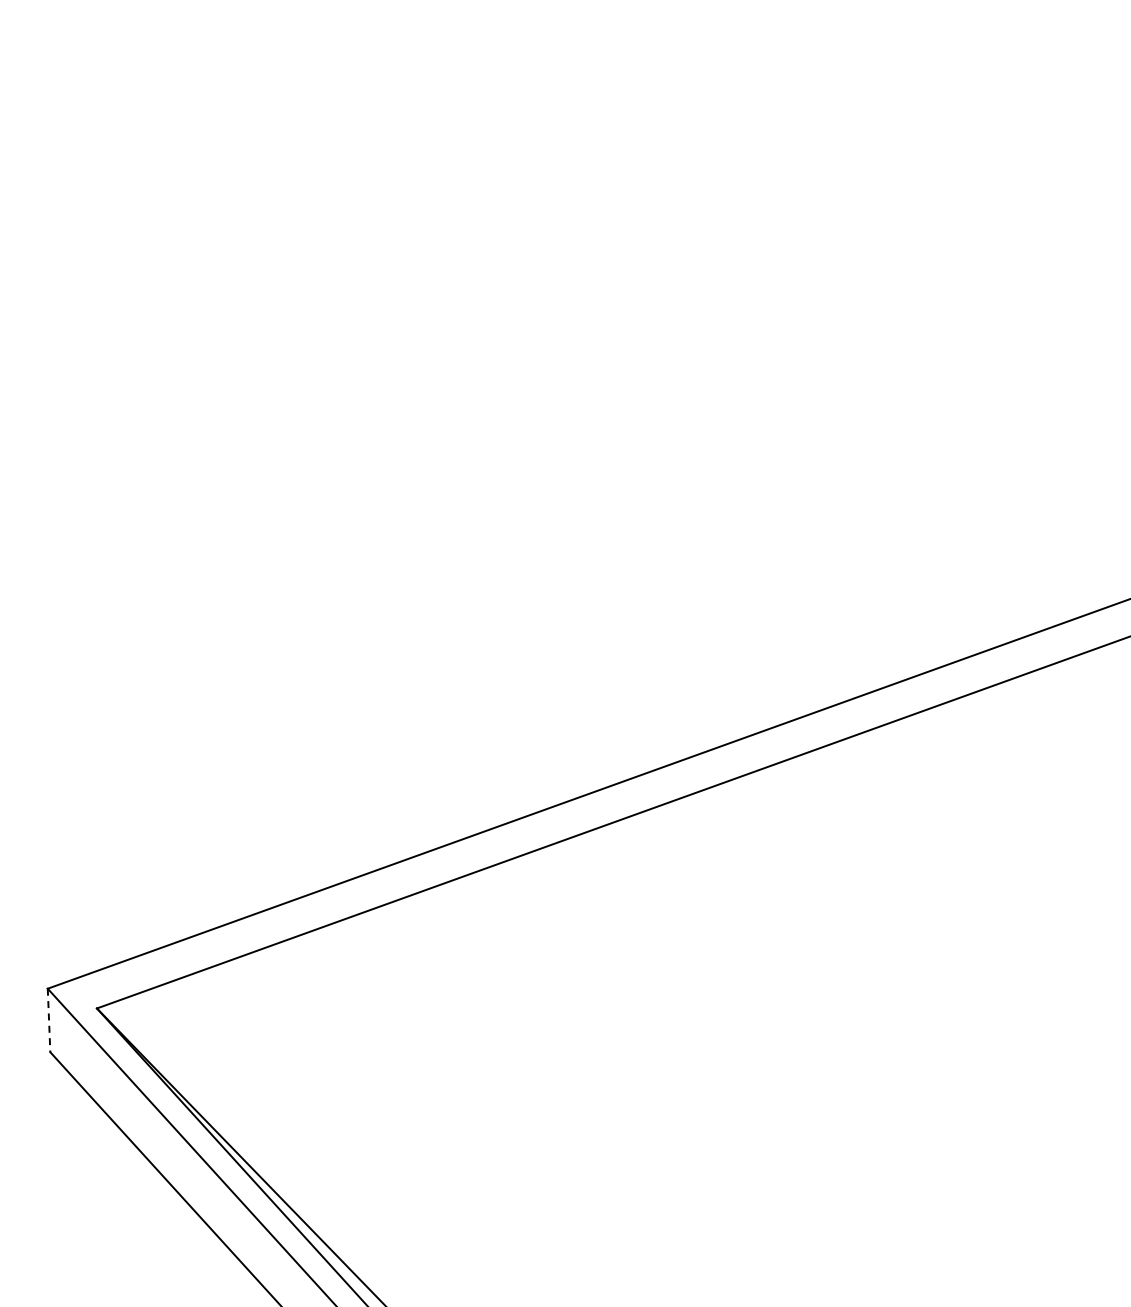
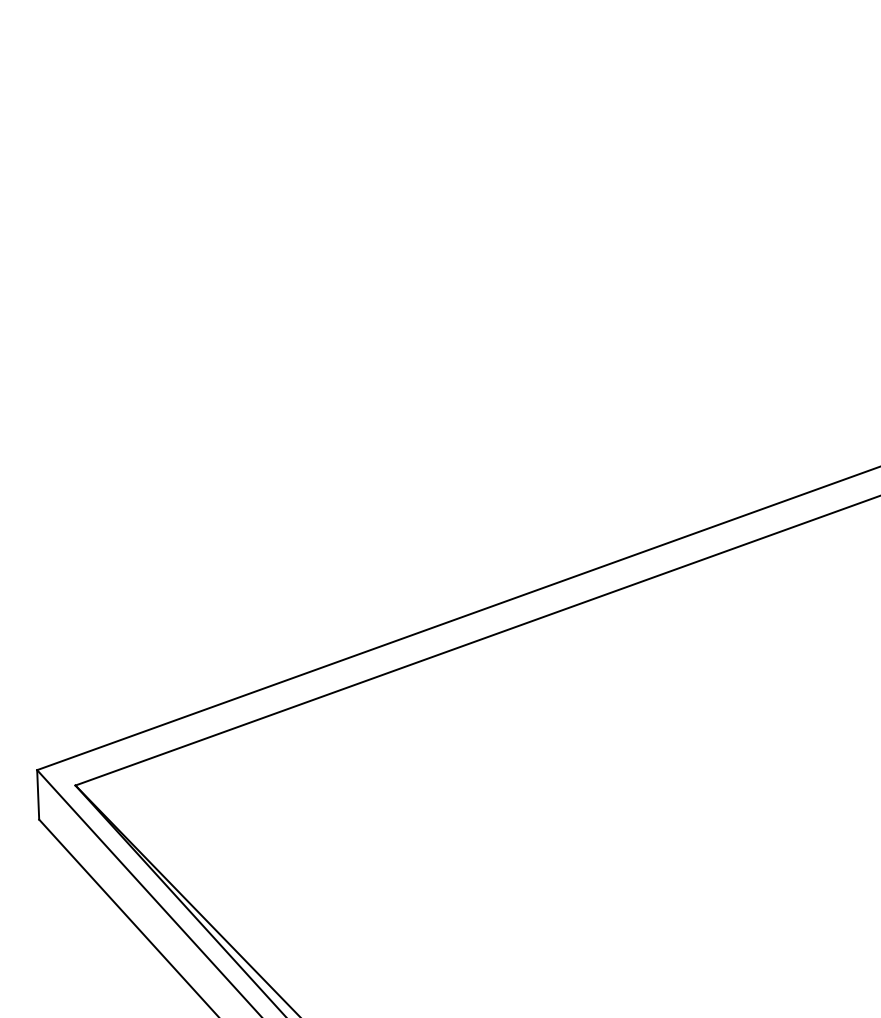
line: (49, 1020) -> (38, 794), dashed -> solid

